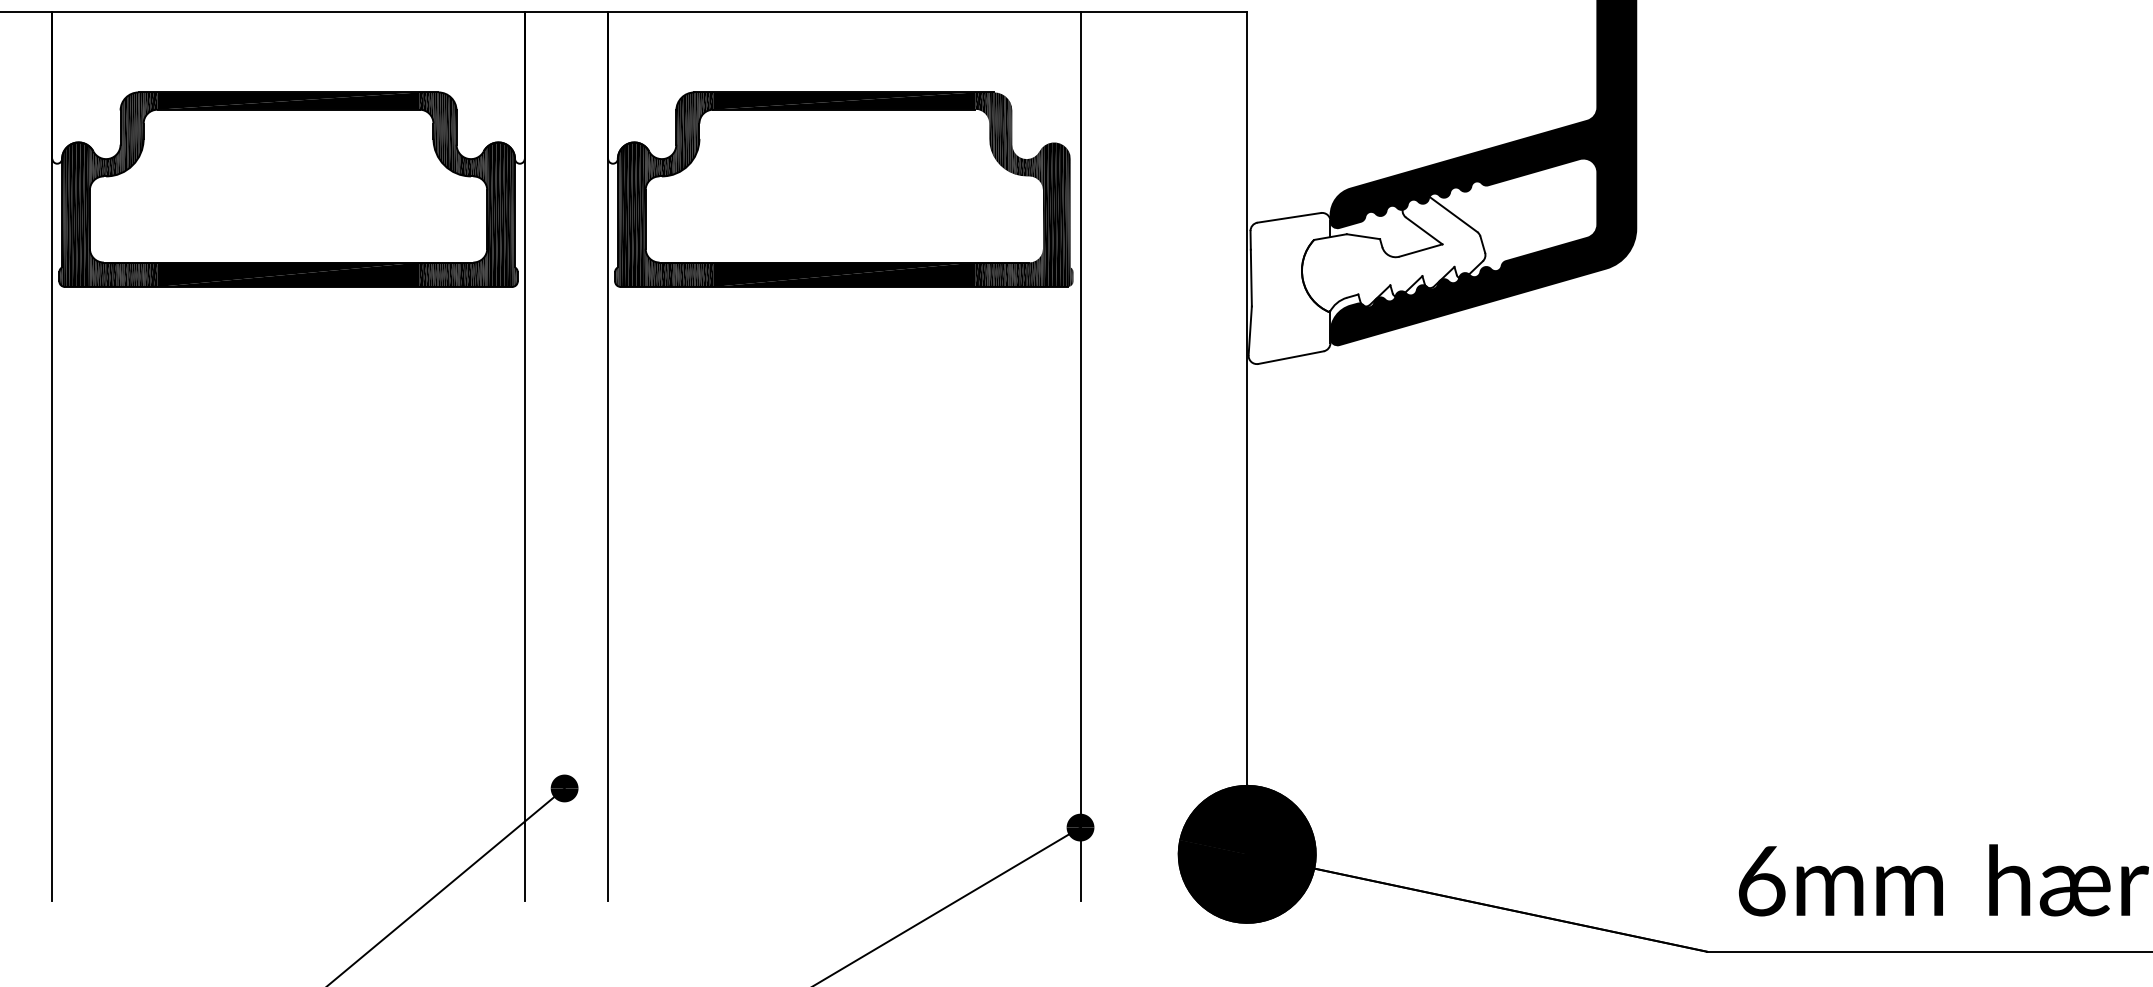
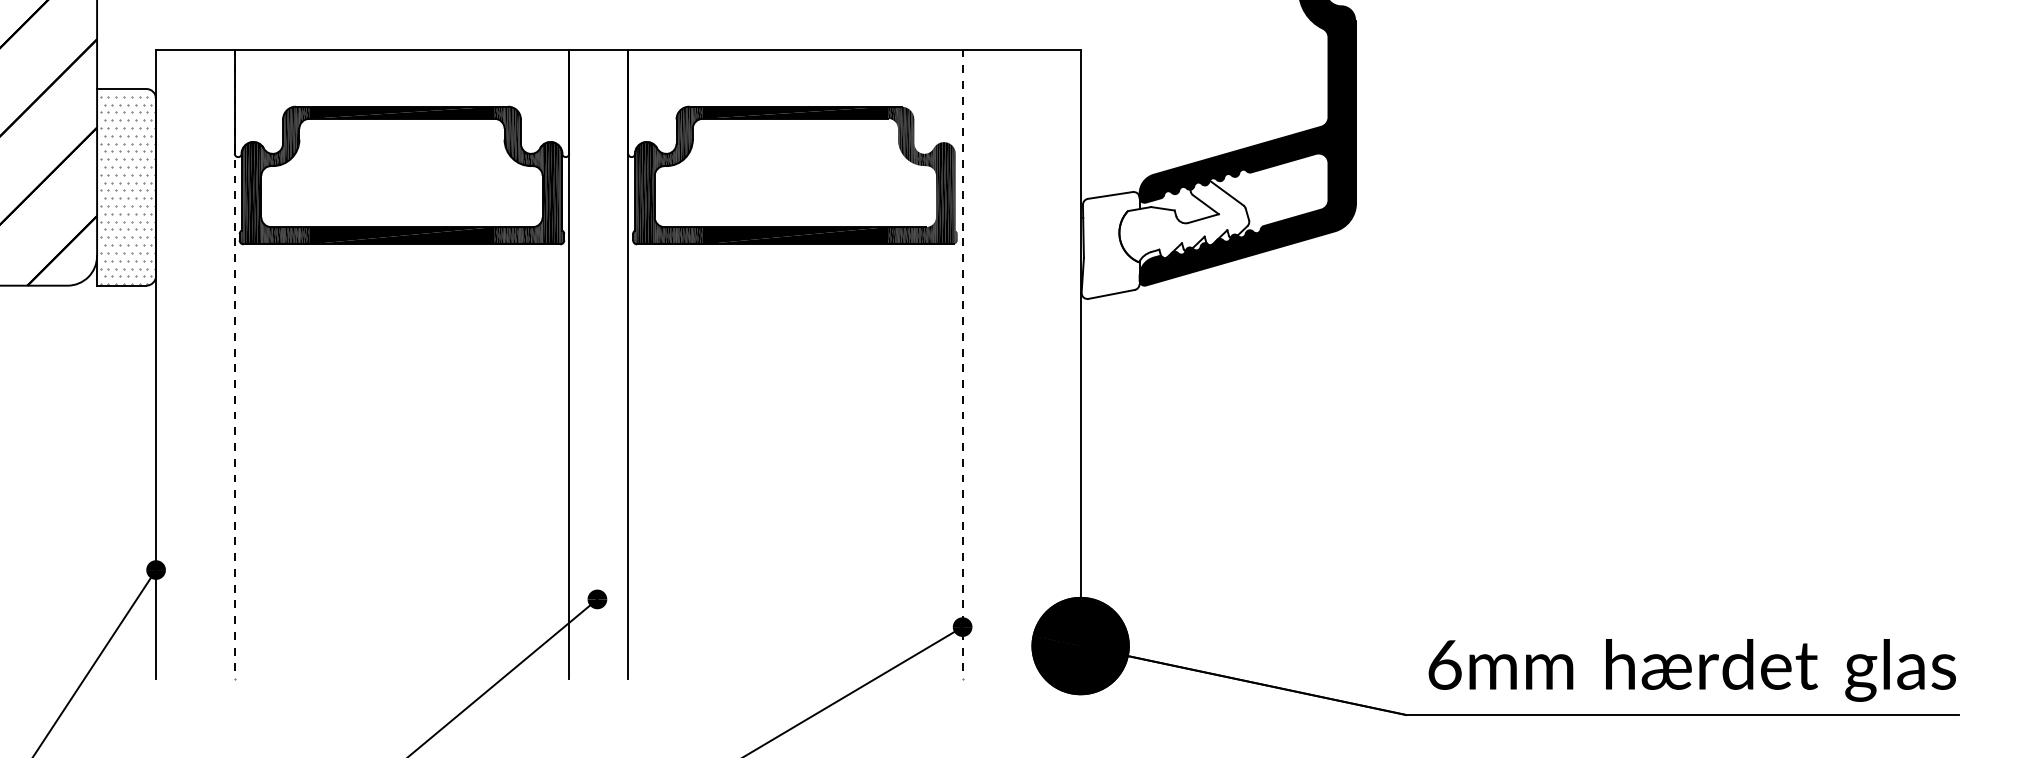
line: (51, 456) -> (234, 364), solid -> dashed
line: (1080, 456) -> (962, 364), solid -> dashed

